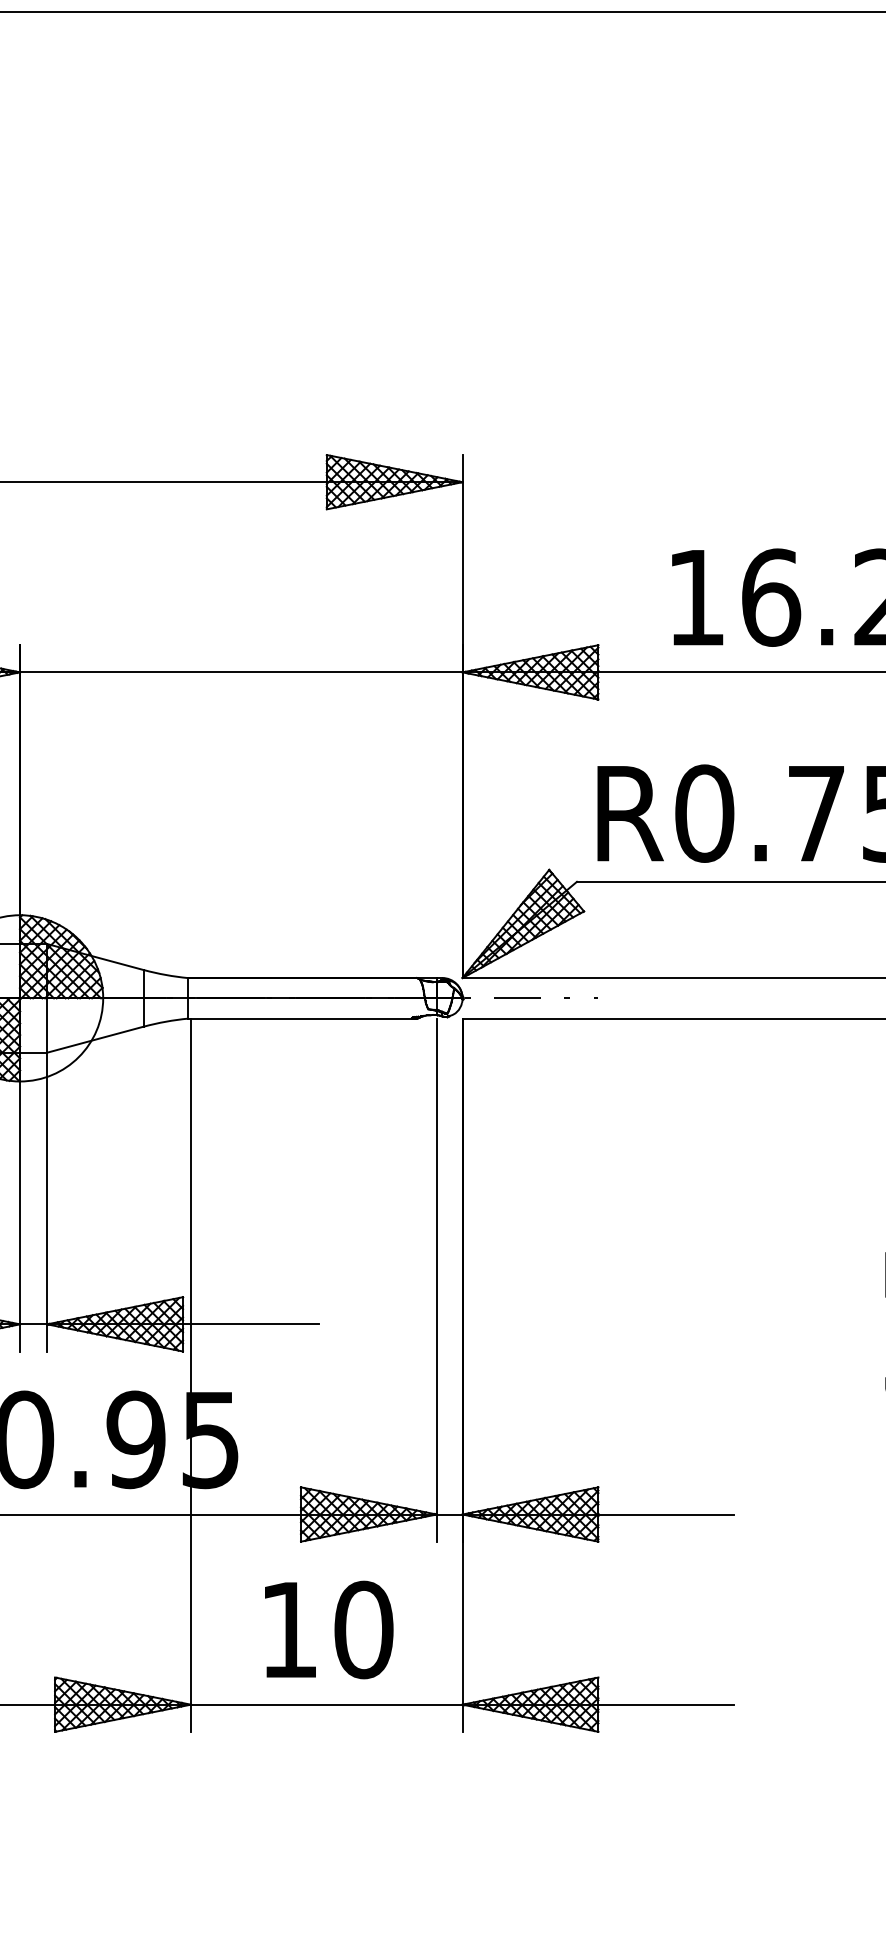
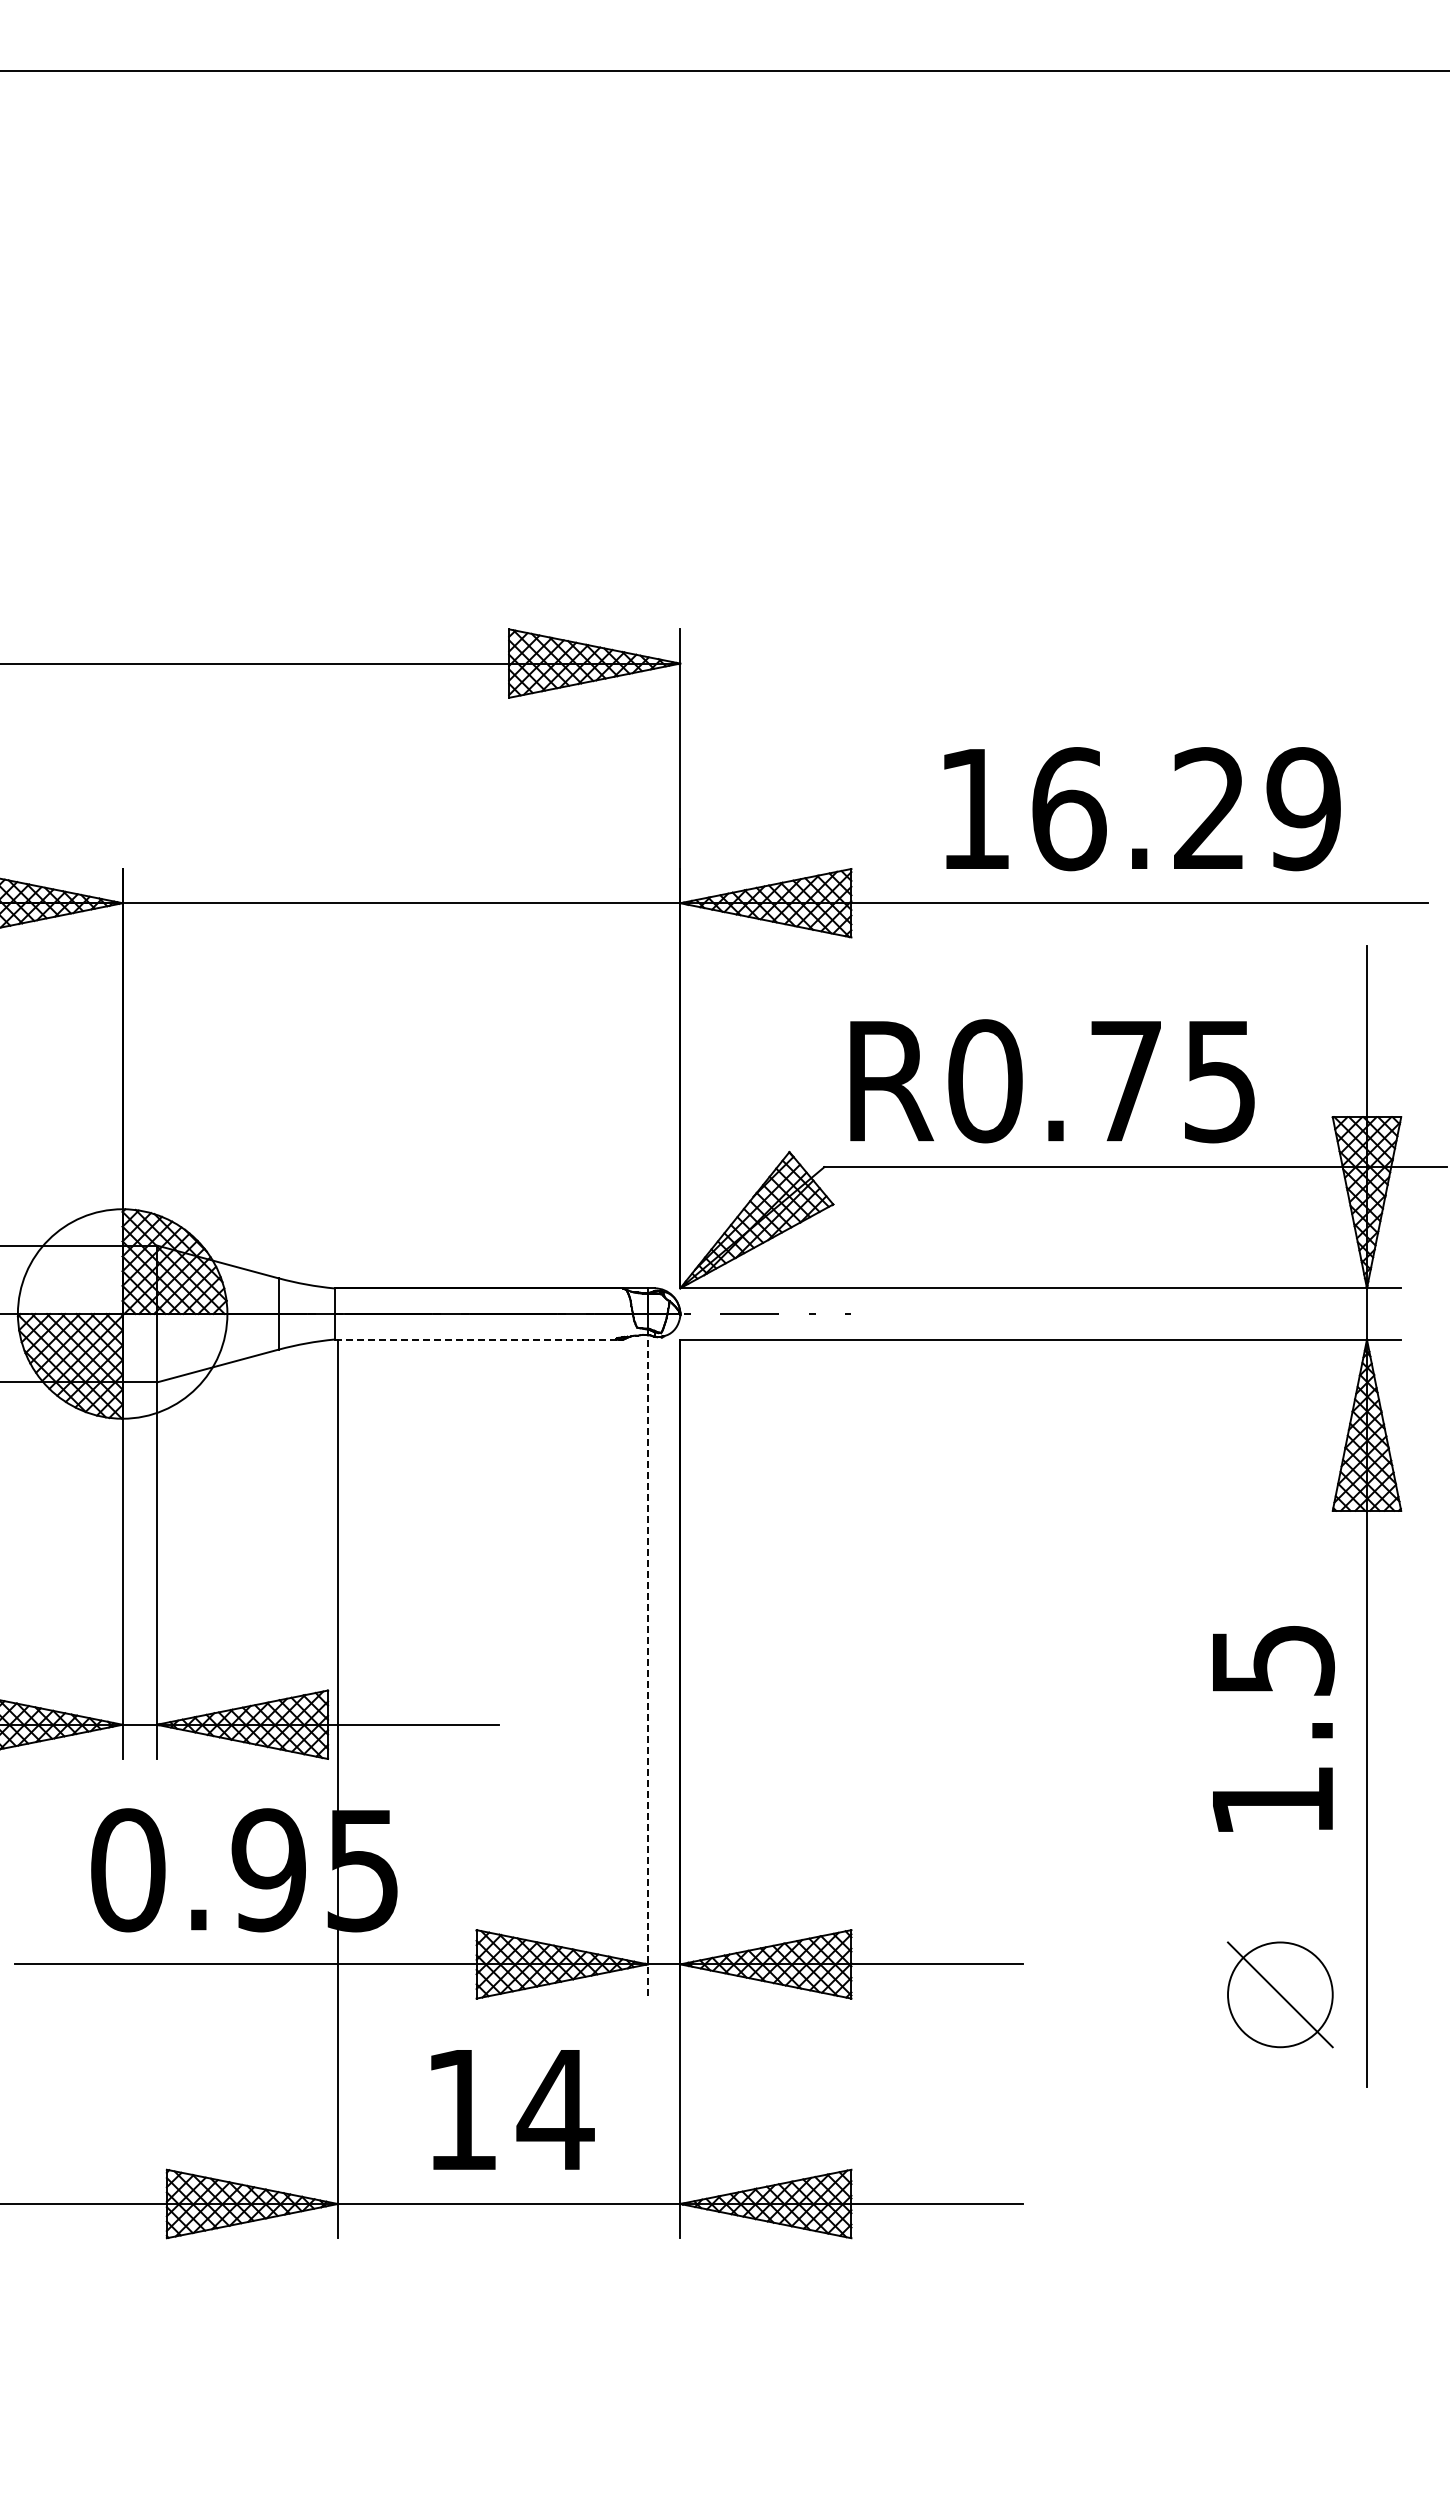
line: (302, 1018) -> (478, 1339), solid -> dashed
line: (436, 1280) -> (647, 1669), solid -> dashed
text: (363, 1629) -> (555, 2109), 10 -> 14

